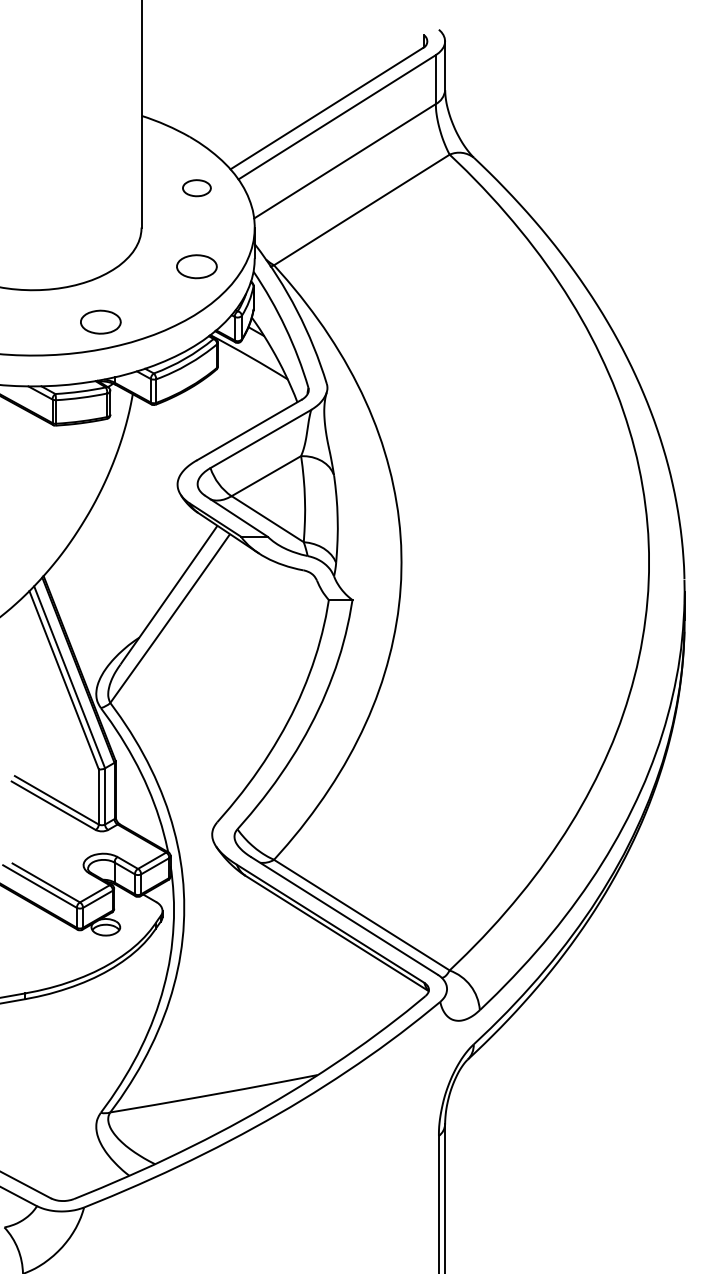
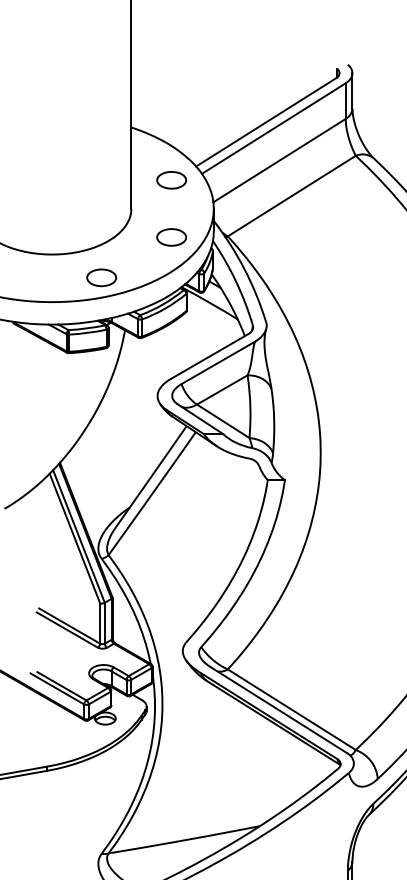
part: (196, 187) -> (171, 179), size x1.43

